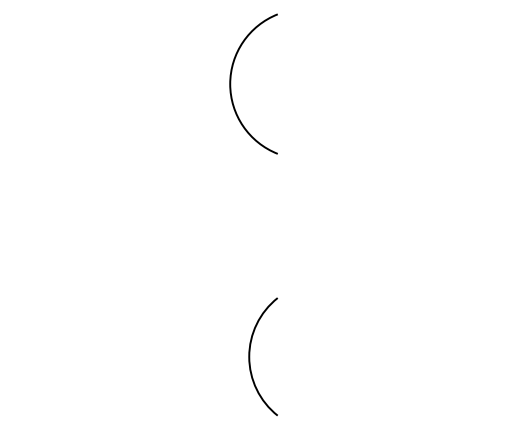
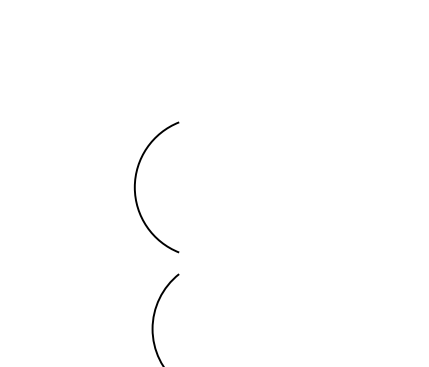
arc: (231, 83) -> (136, 186), moved

